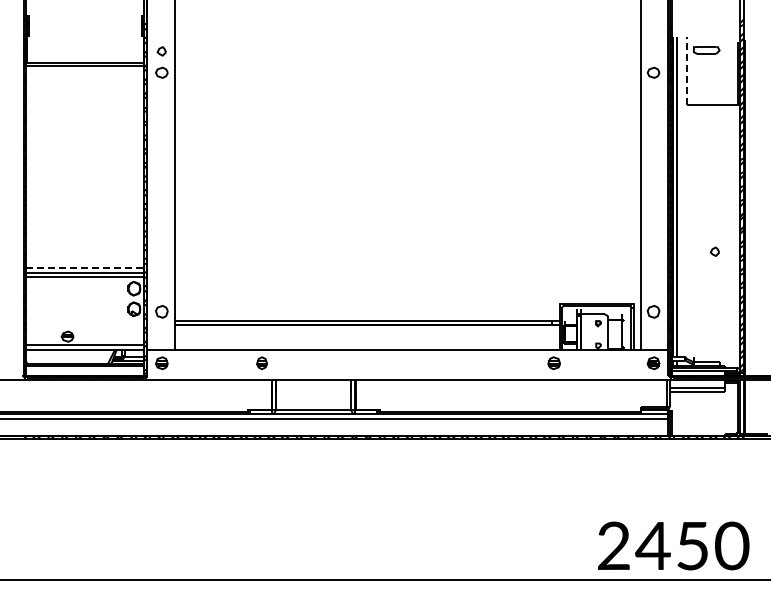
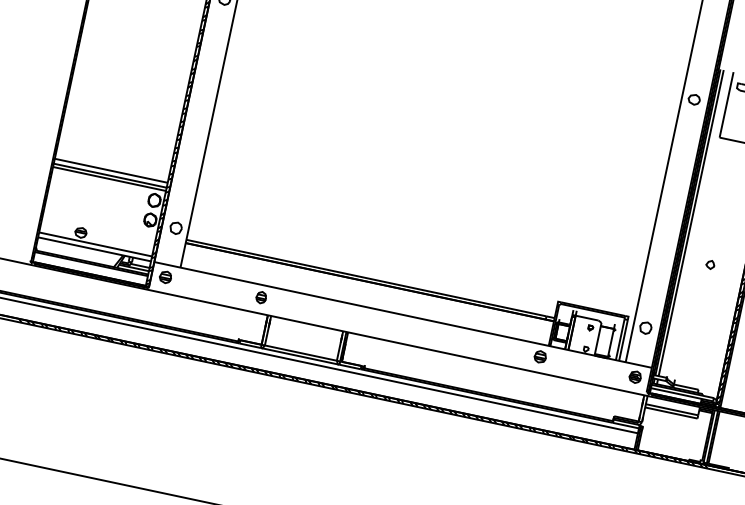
line: (687, 70) -> (727, 104), dashed -> solid
part: (714, 251) -> (710, 264), moved
line: (85, 268) -> (111, 171), dashed -> solid

